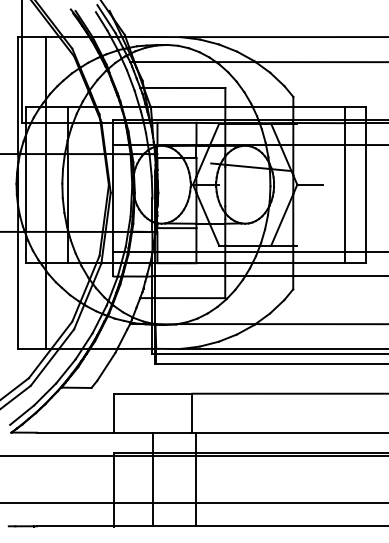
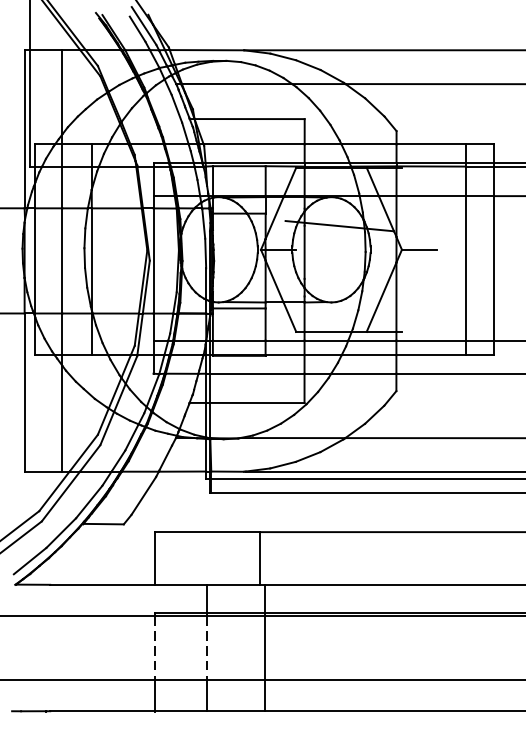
line: (114, 479) -> (154, 648), solid -> dashed
line: (153, 479) -> (207, 648), solid -> dashed

